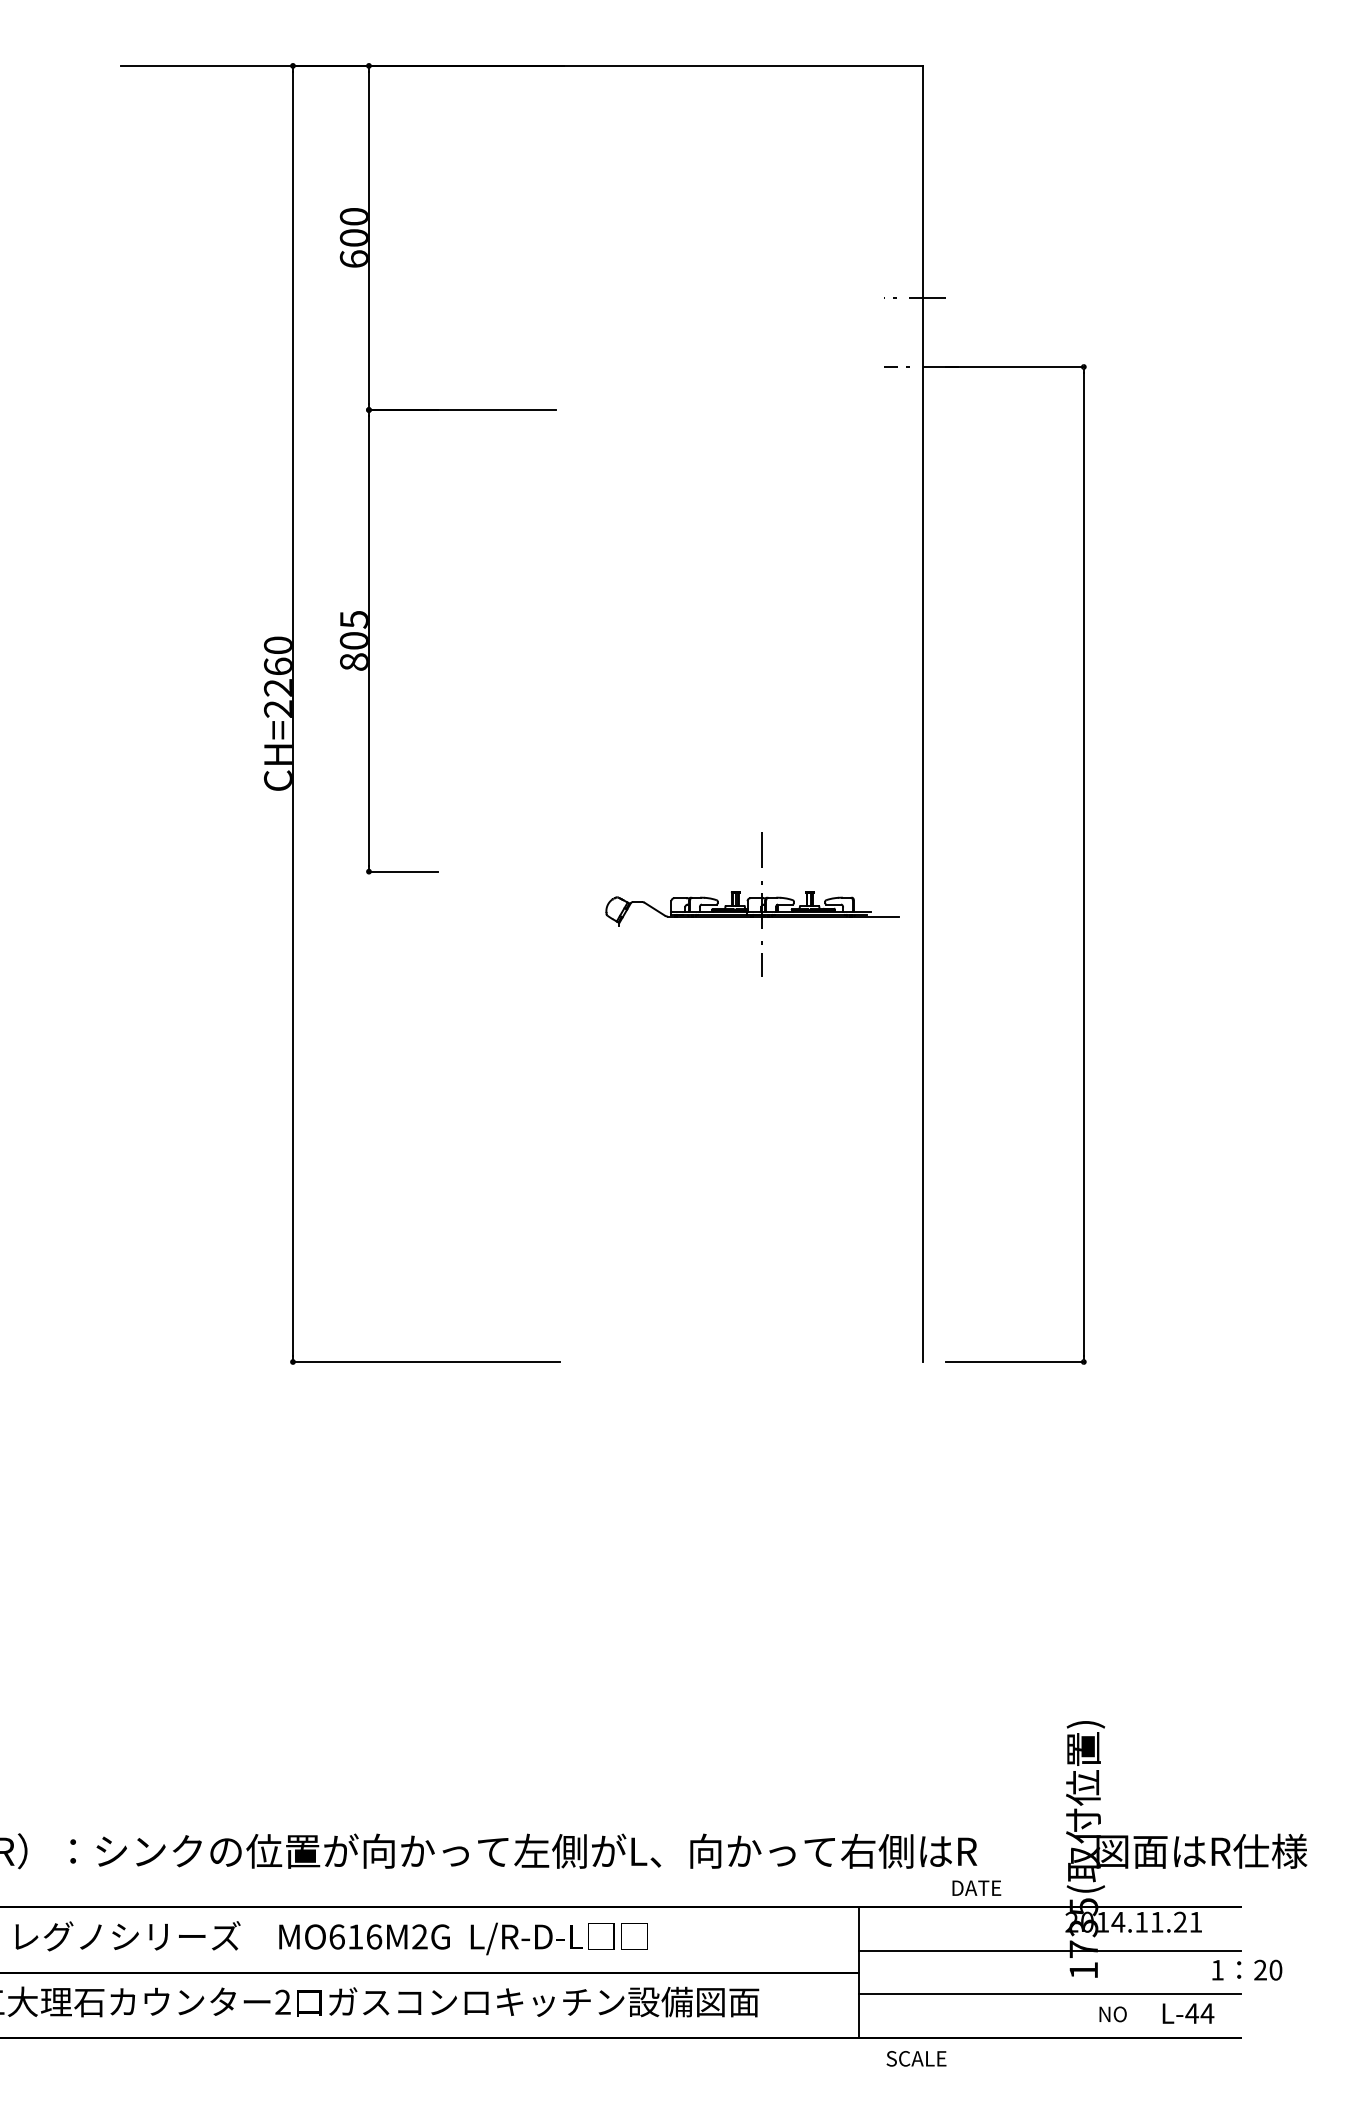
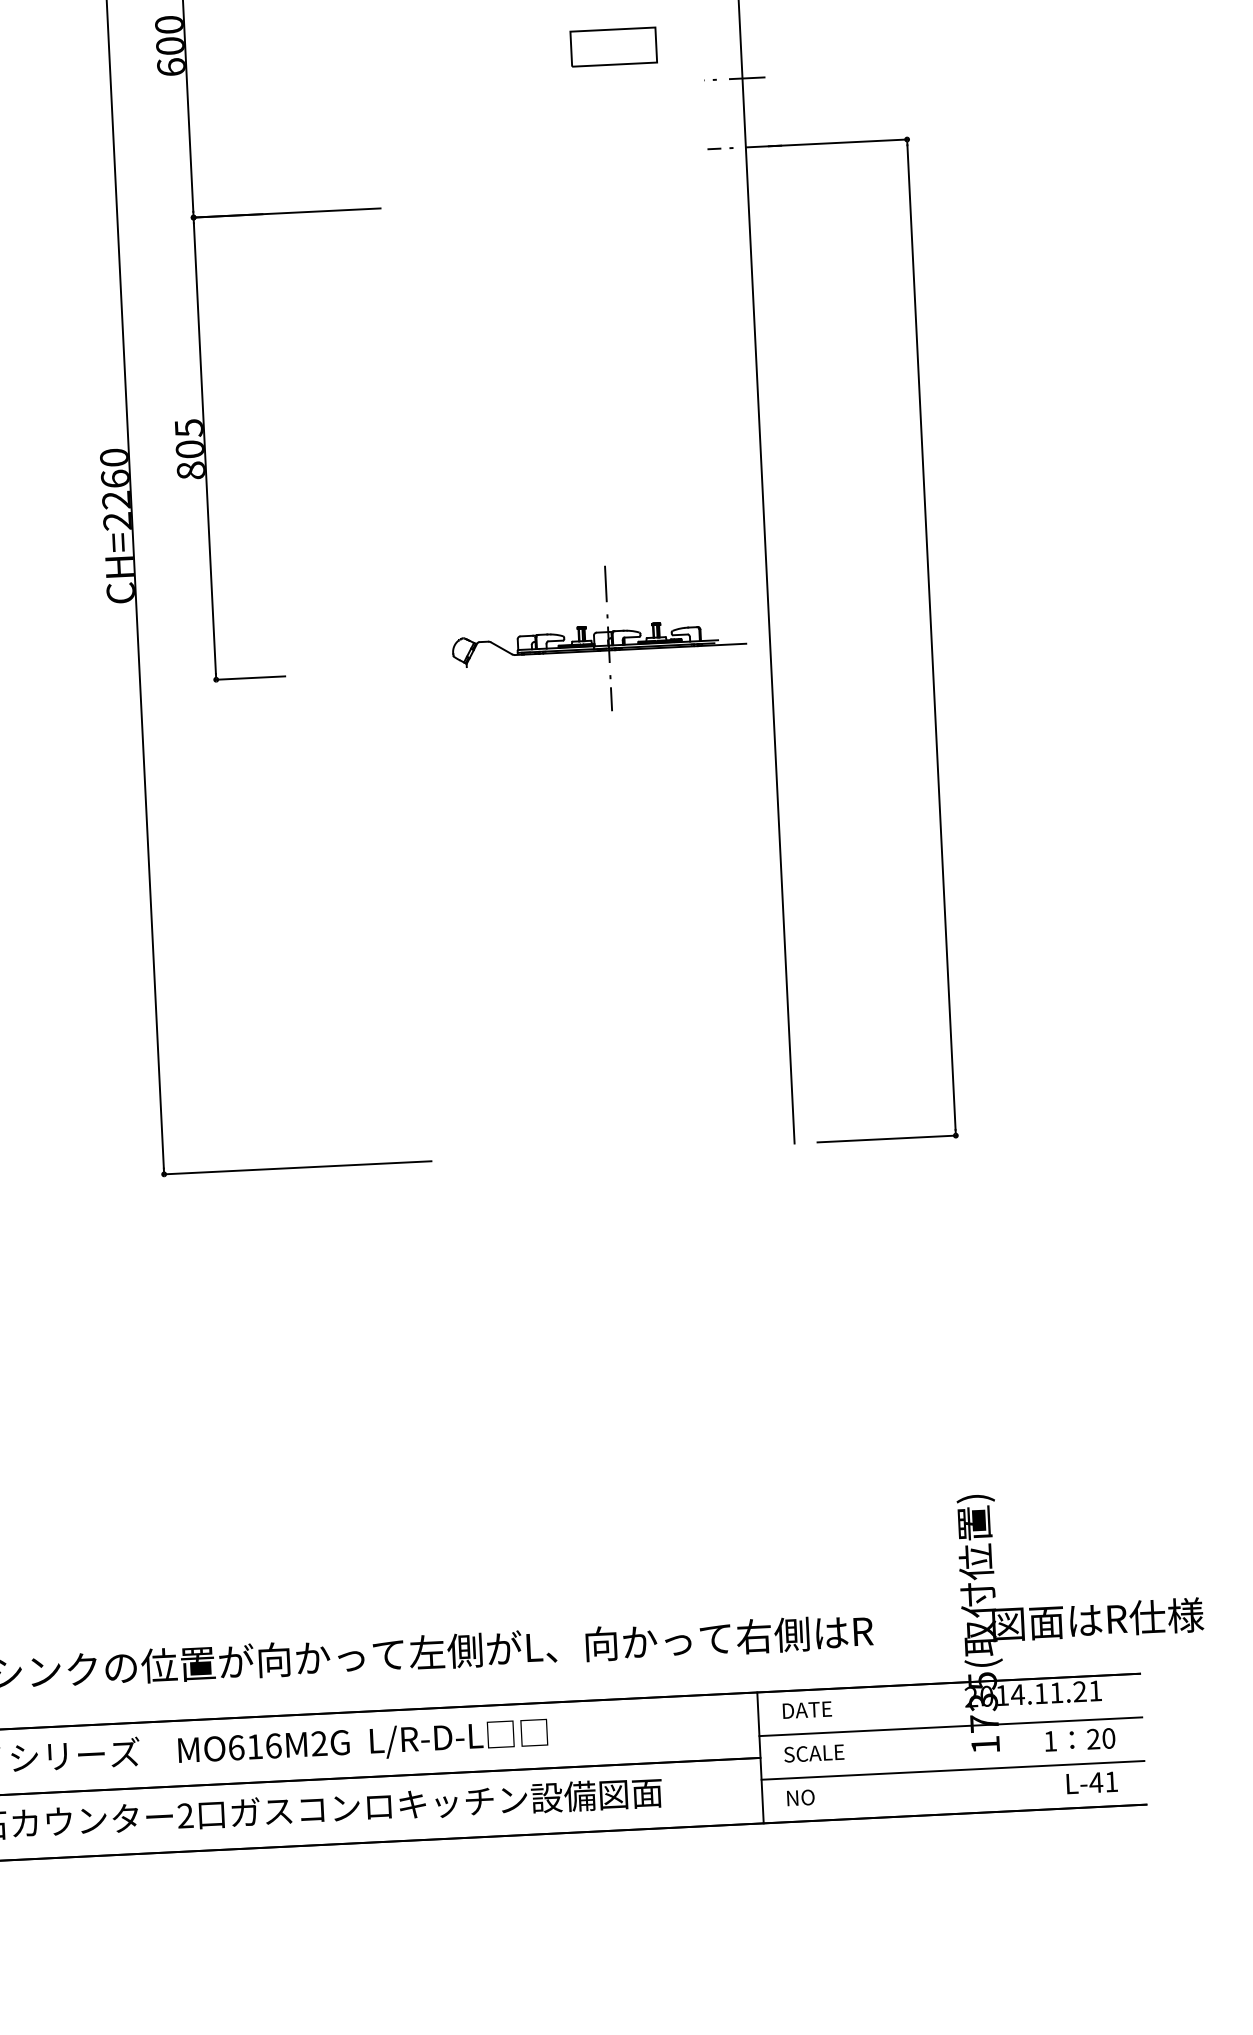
part: (795, 260) -> (613, 47), added
part: (752, 904) -> (599, 638), moved
text: (976, 1887) -> (806, 1709), moved
text: (1247, 1969) -> (1080, 1739), moved
text: (1207, 2013) -> (1111, 1781), L-44 -> L-41
text: (1112, 2014) -> (800, 1798), moved
text: (916, 2058) -> (814, 1753), moved

